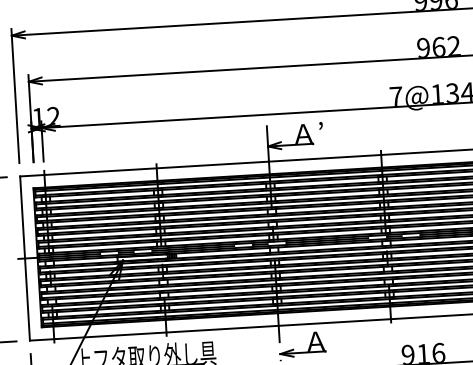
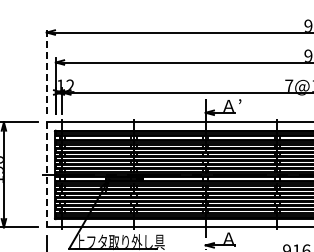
line: (15, 96) -> (46, 71), solid -> dashed
line: (24, 259) -> (46, 175), solid -> dashed

